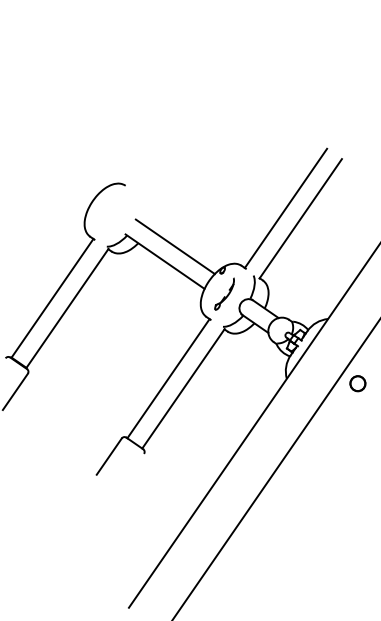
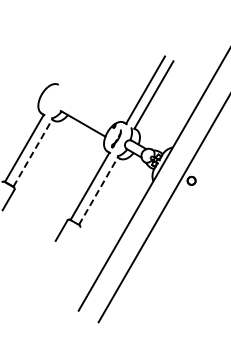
line: (174, 246) -> (87, 115), removed
line: (66, 309) -> (32, 153), solid -> dashed
line: (183, 389) -> (98, 191), solid -> dashed

